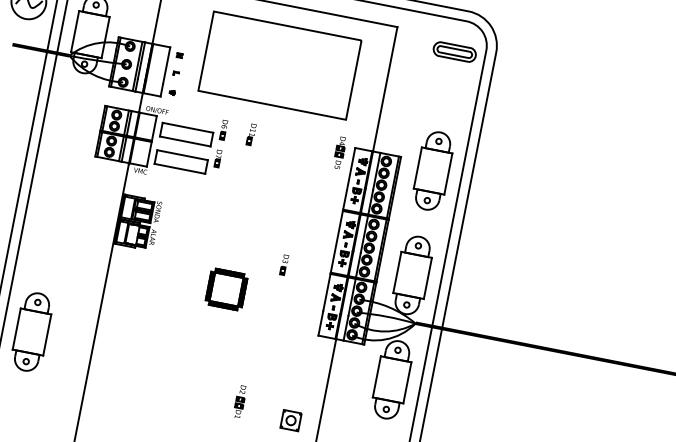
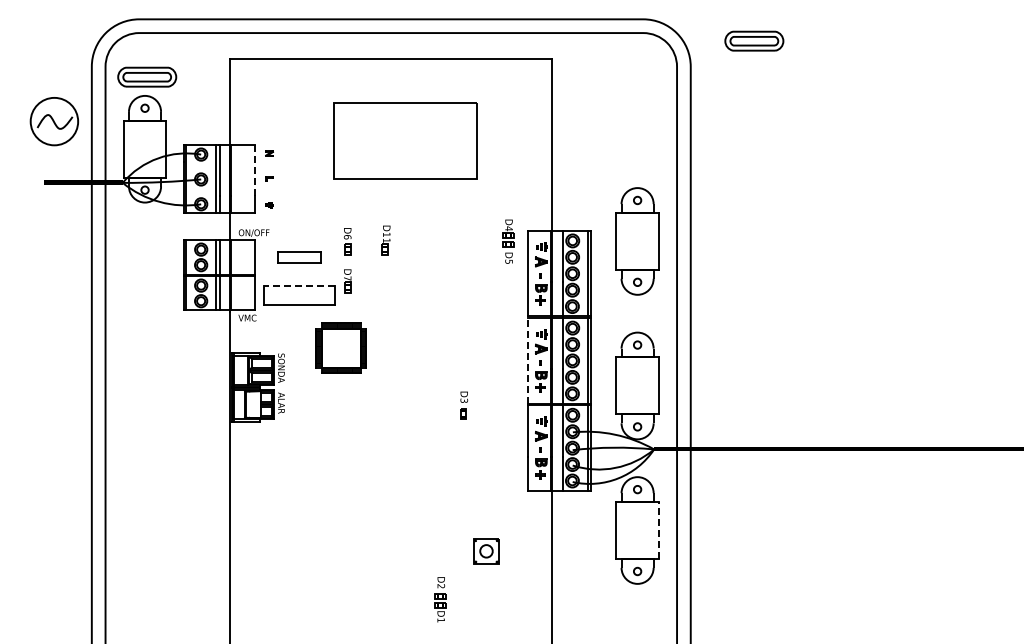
part: (454, 51) -> (754, 40), moved
part: (279, 65) -> (405, 140), size x0.7
line: (166, 66) -> (254, 171), solid -> dashed
part: (186, 134) -> (299, 257), size x0.6
line: (182, 154) -> (299, 285), solid -> dashed
line: (336, 241) -> (527, 360), solid -> dashed
part: (226, 288) -> (340, 347), moved
part: (31, 331) -> (144, 560), removed
line: (407, 382) -> (658, 530), solid -> dashed
part: (291, 420) -> (486, 551), moved

